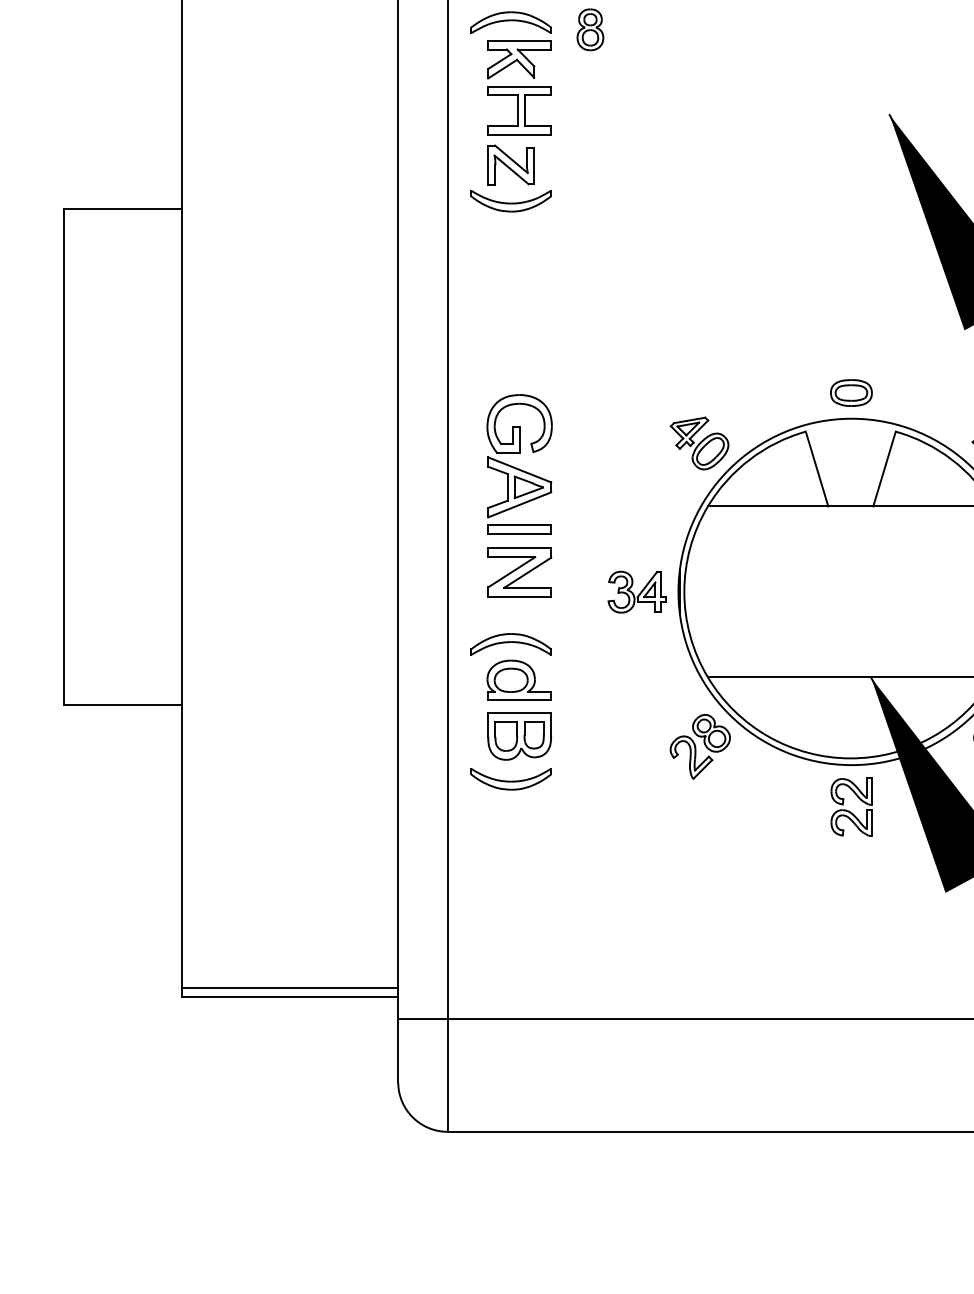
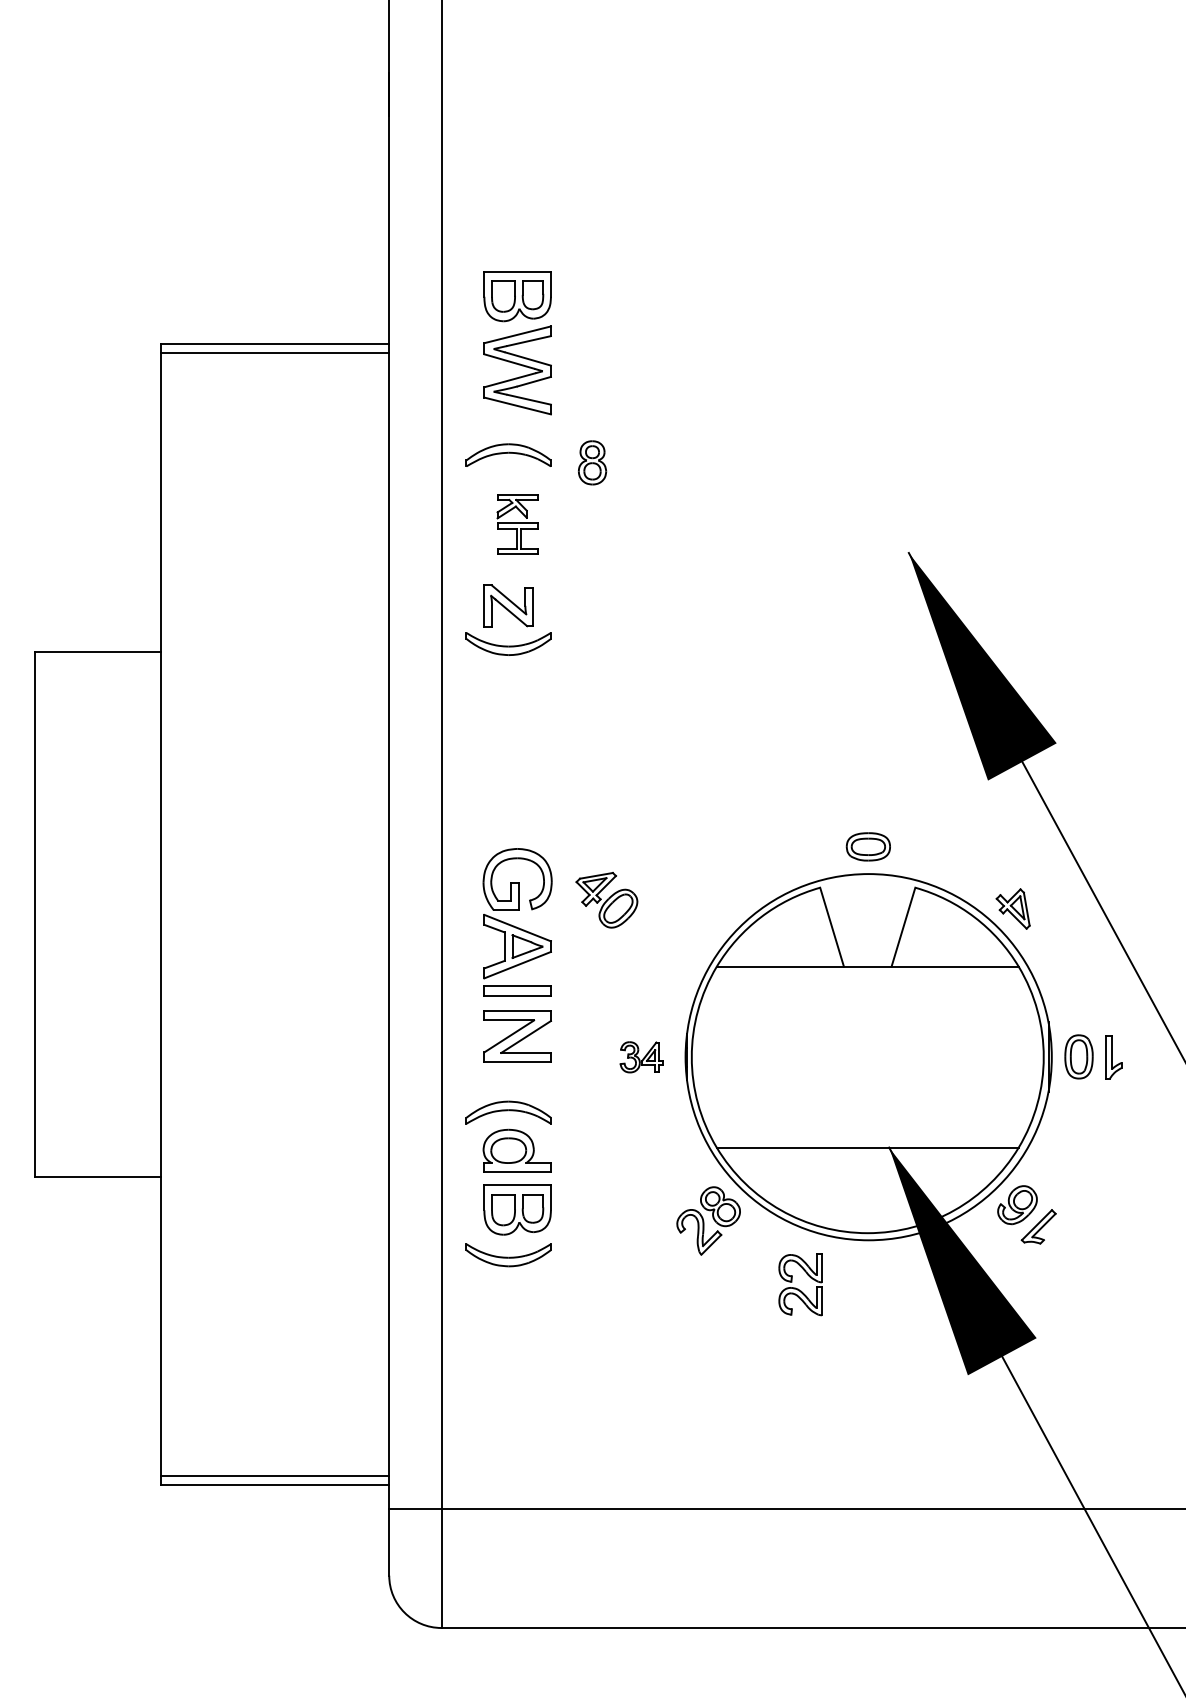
part: (519, 88) -> (517, 524), size x0.6
part: (699, 443) -> (606, 900), moved
part: (636, 591) -> (641, 1056), size x0.7
part: (851, 806) -> (800, 1284), moved

